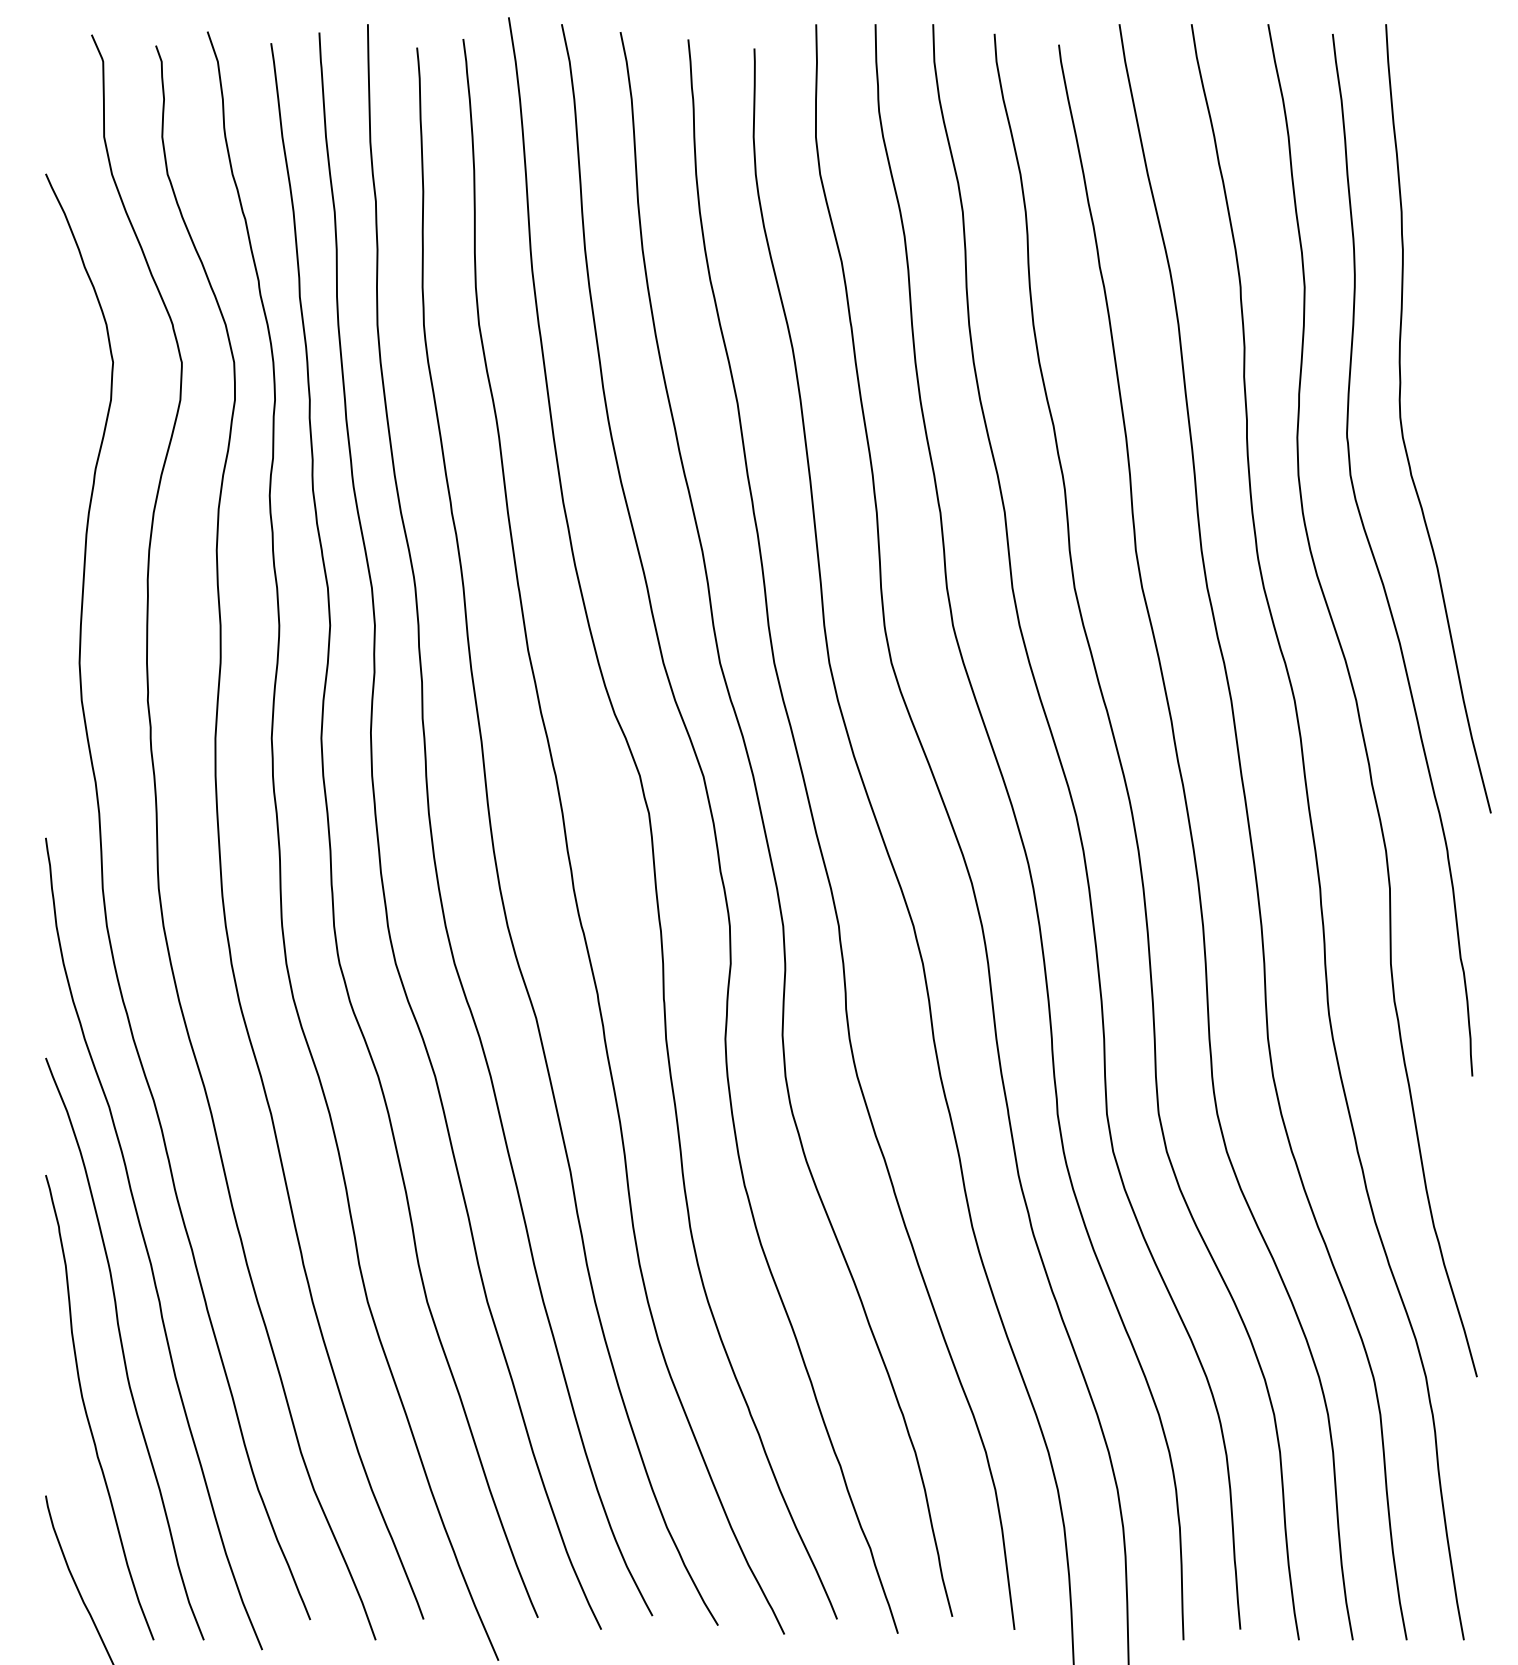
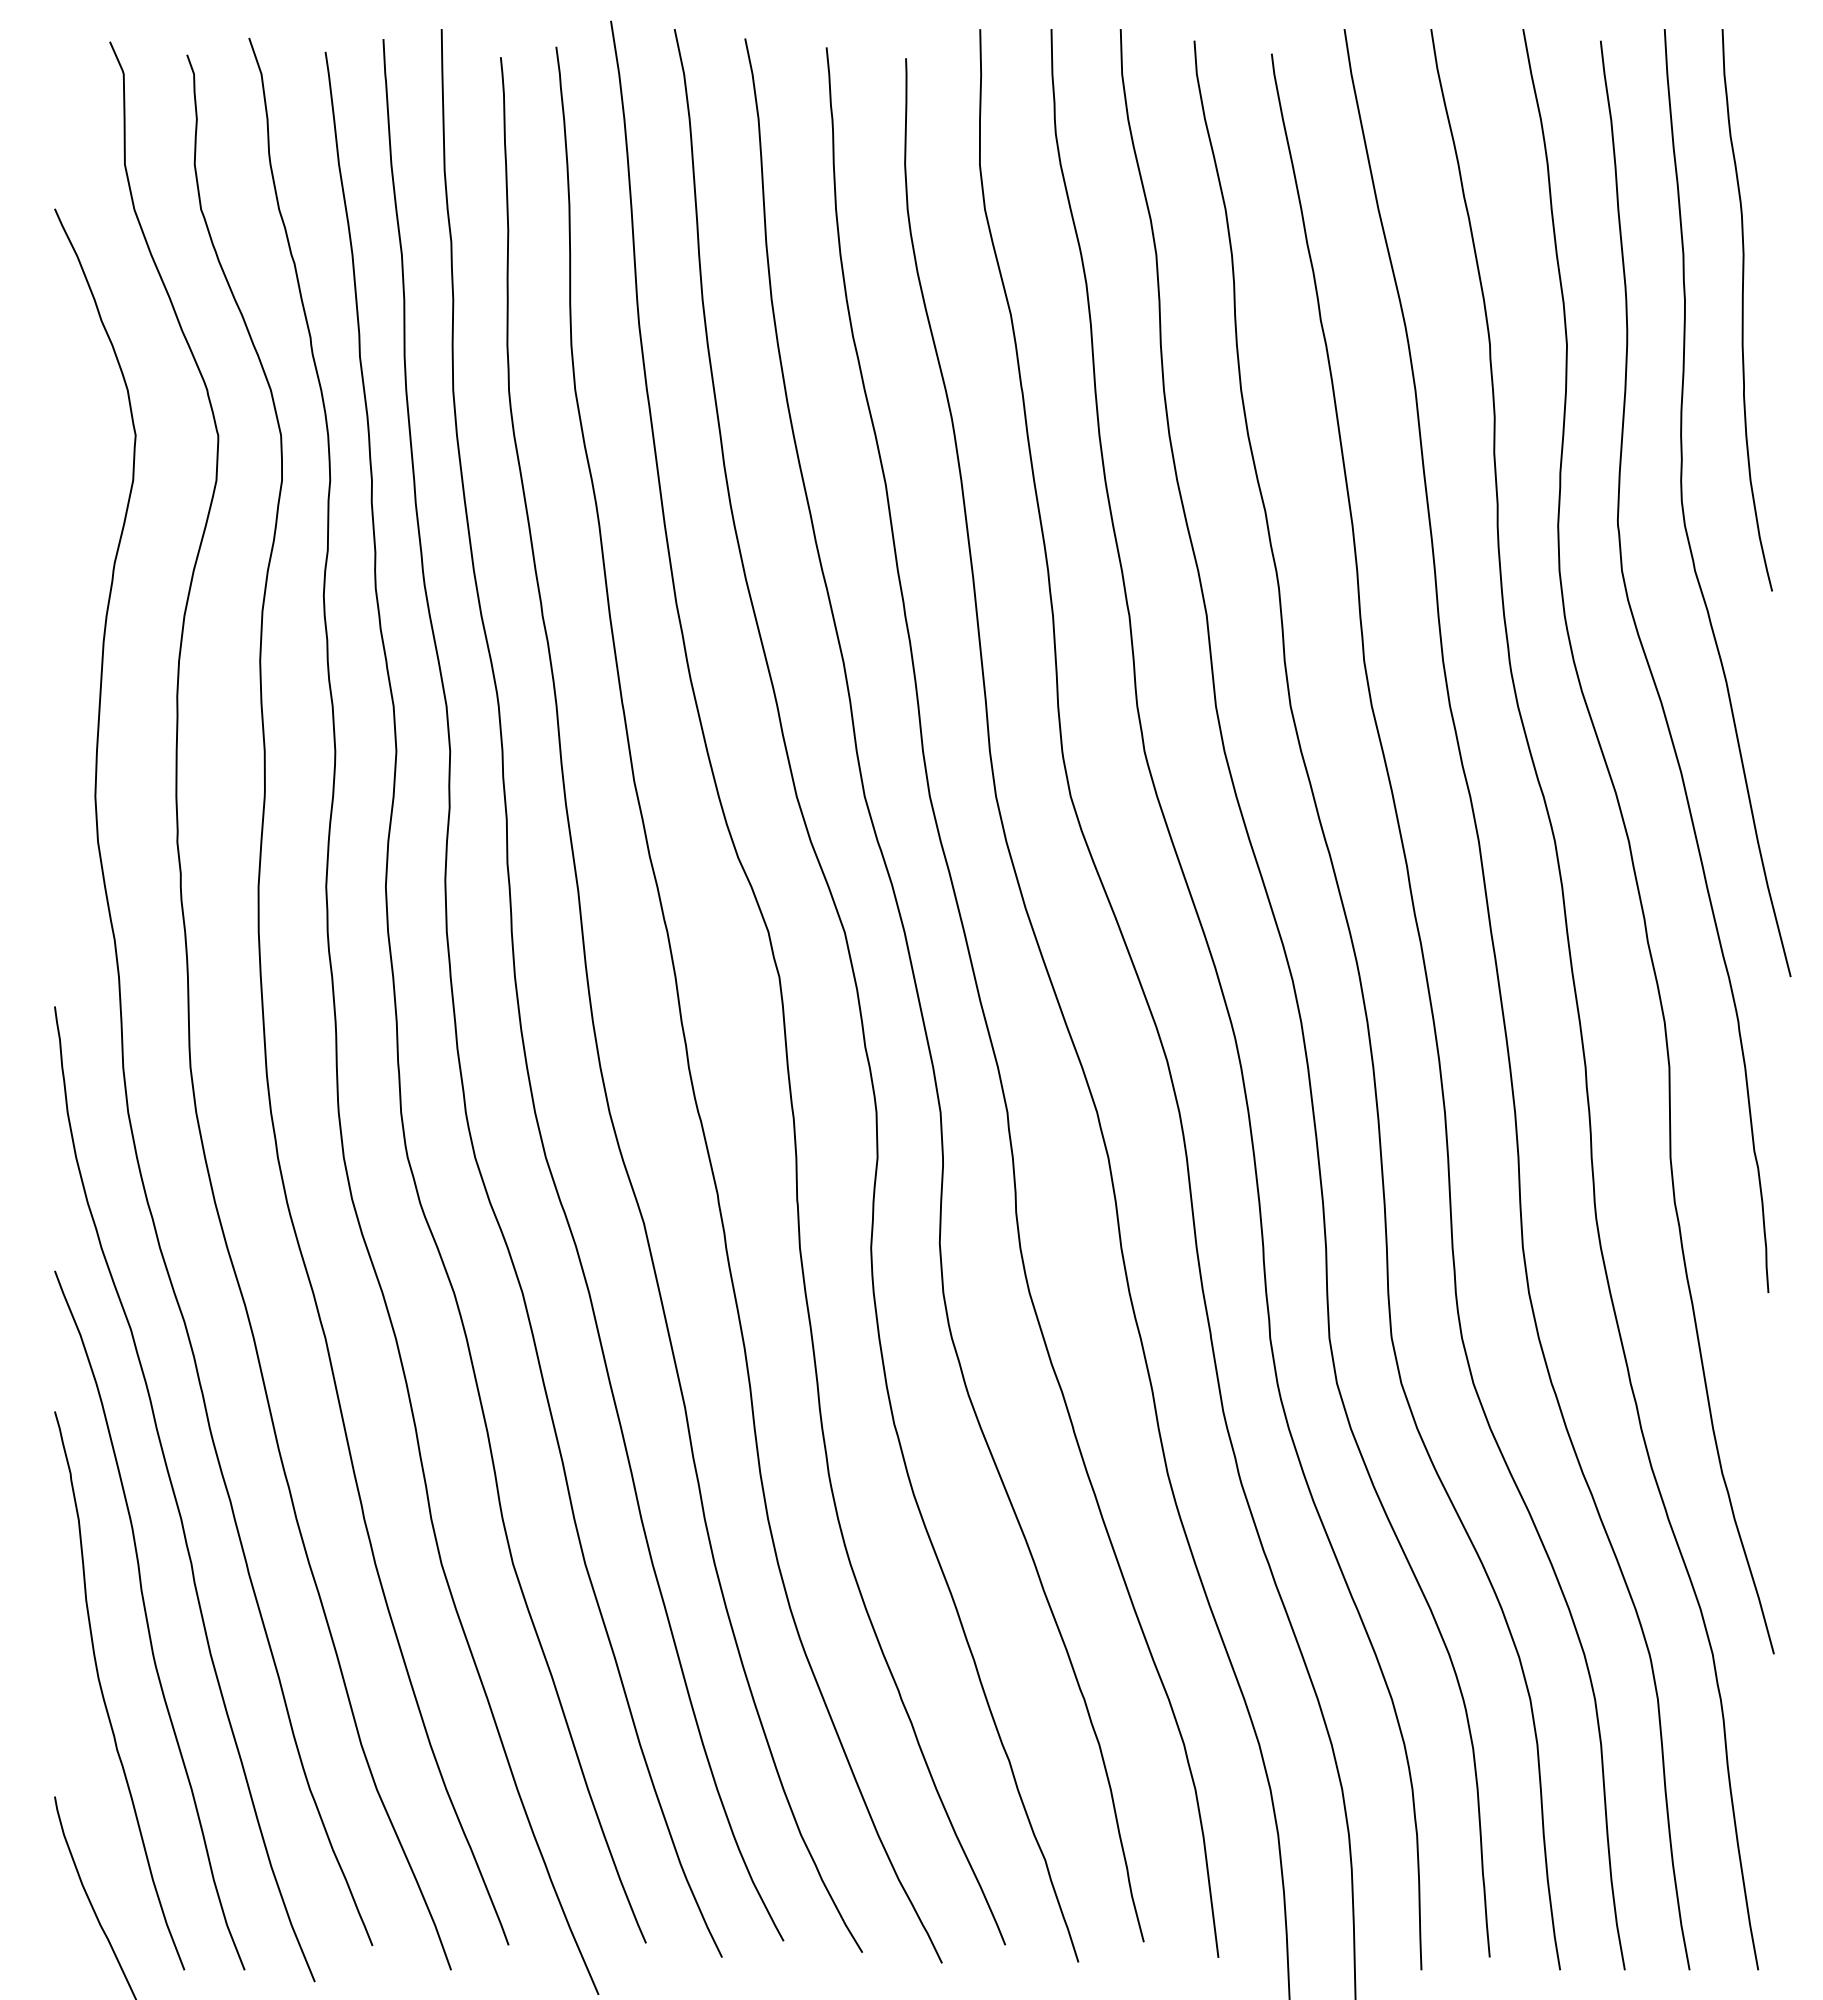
curve: (1451, 258) -> (1743, 310), added

